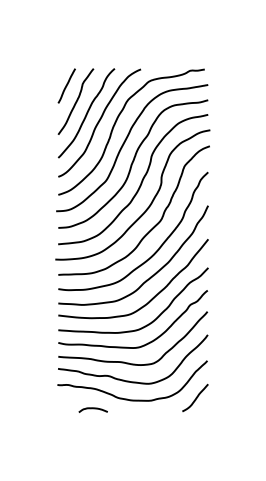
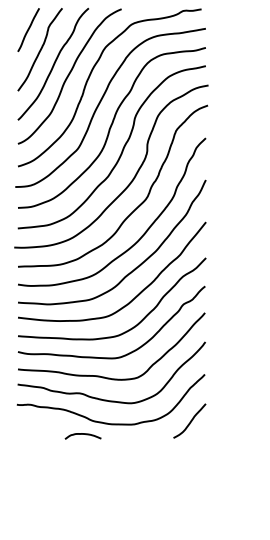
curve: (92, 409) -> (82, 435), moved

